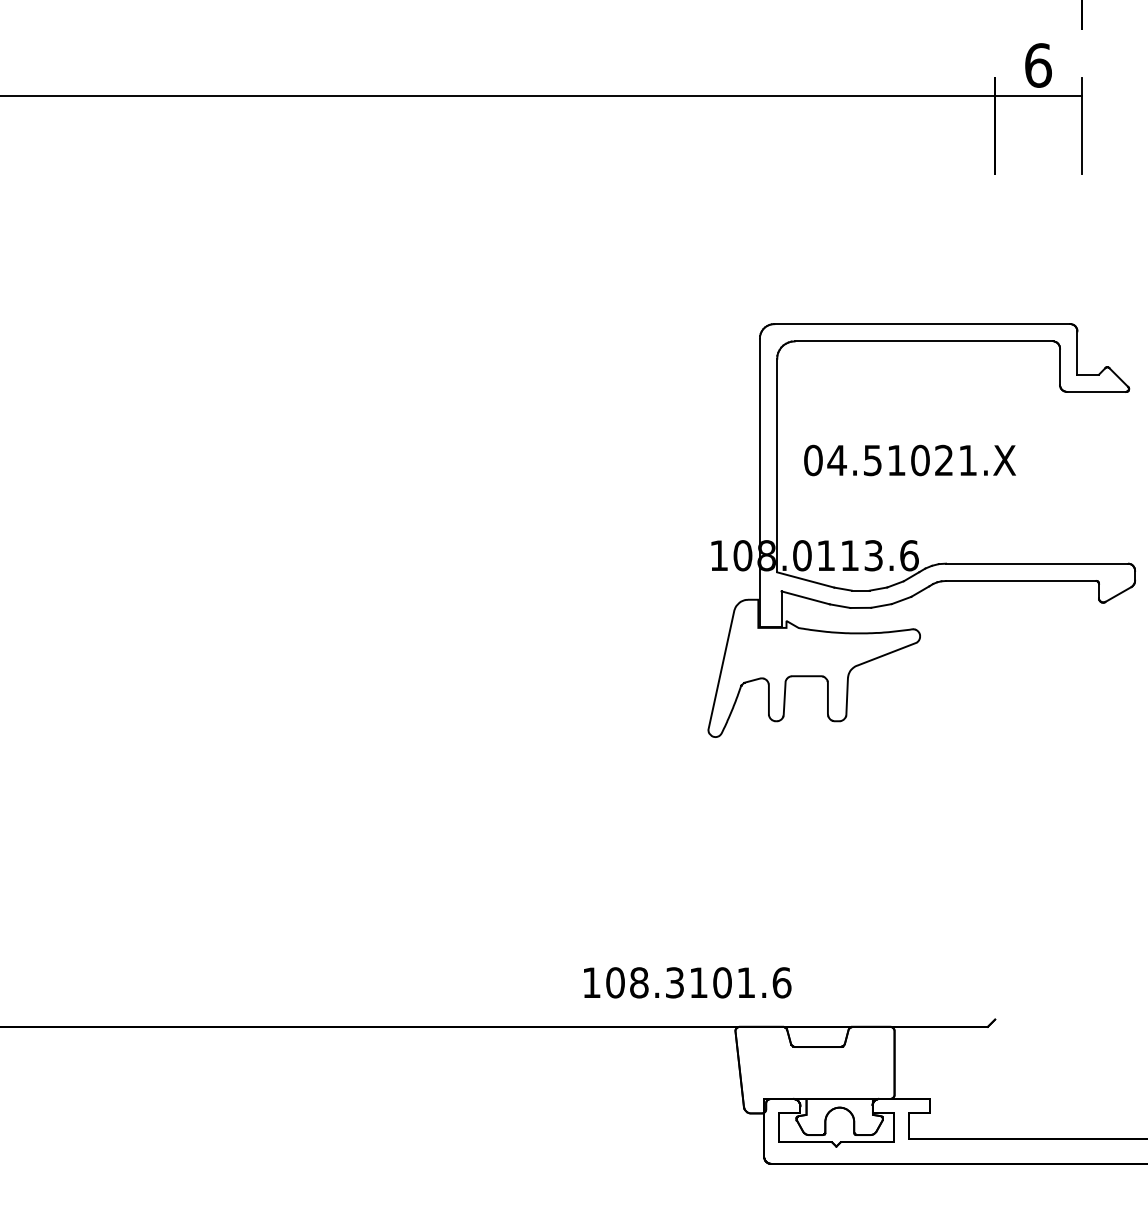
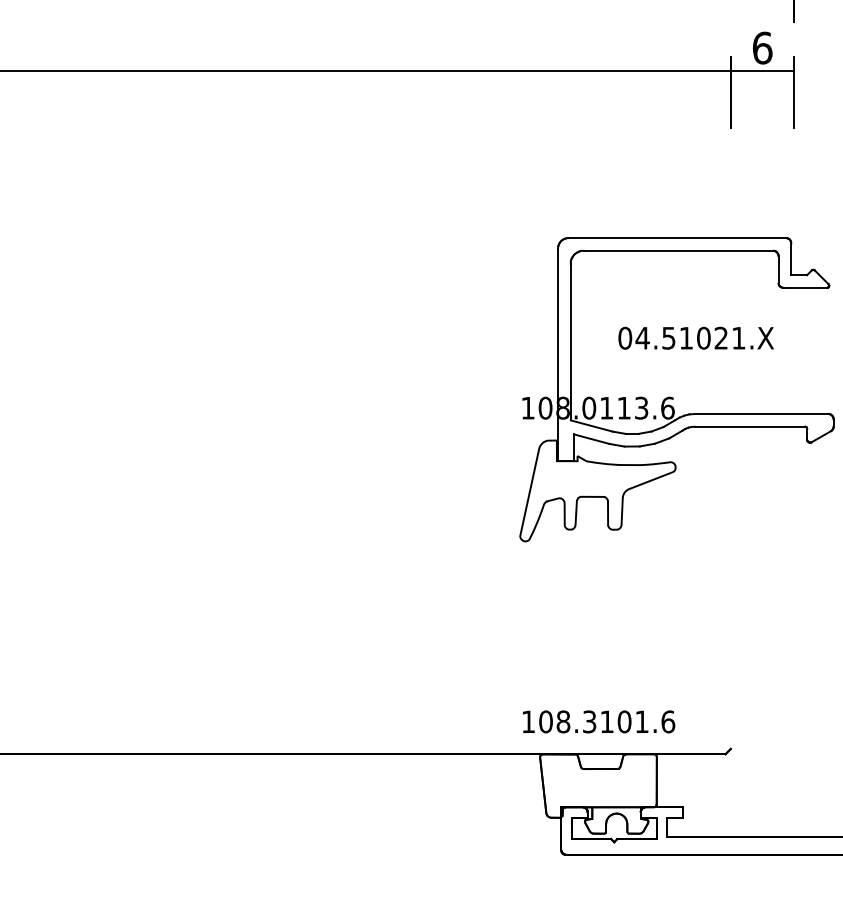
text: (909, 460) -> (695, 338), moved
text: (687, 982) -> (598, 721), moved

